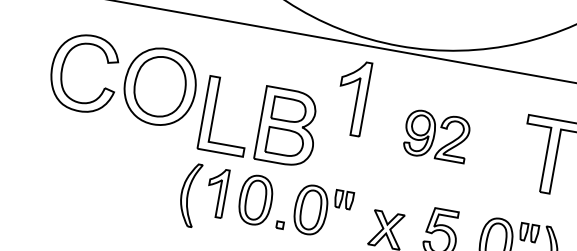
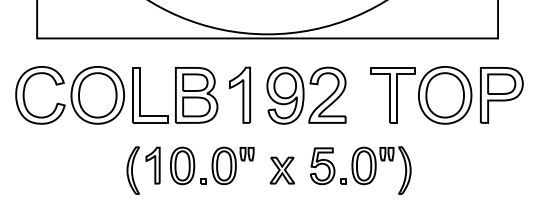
part: (352, 96) -> (239, 94), moved
part: (259, 122) -> (175, 95), moved
part: (436, 136) -> (306, 95), size x1.67

